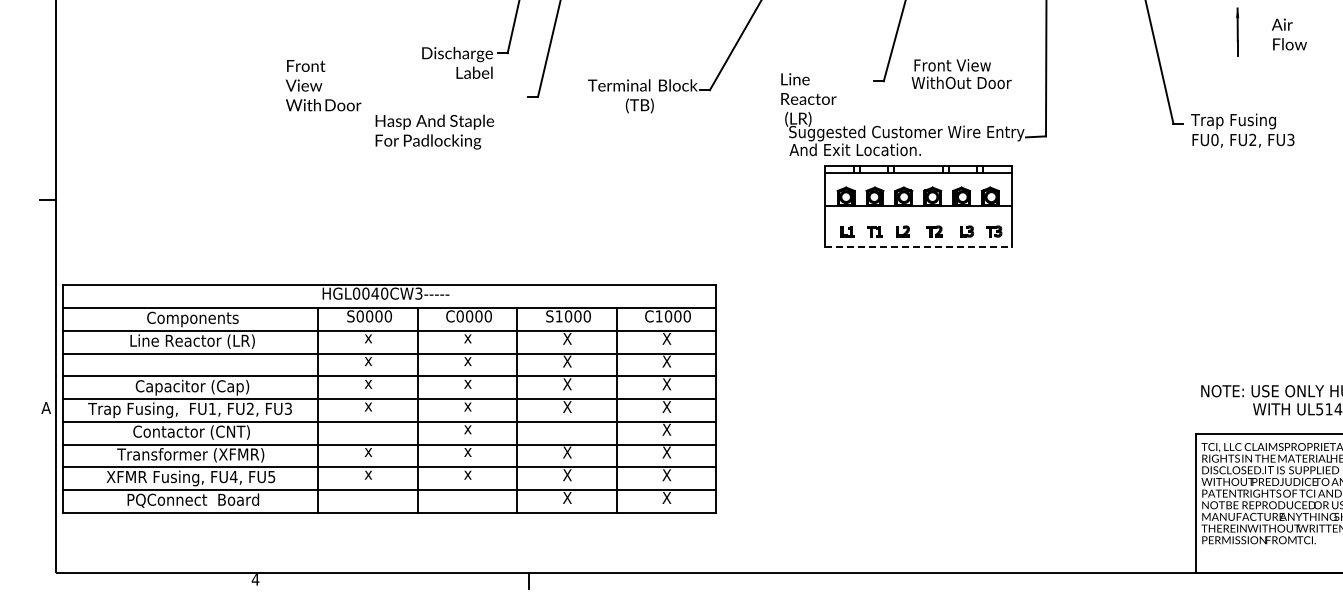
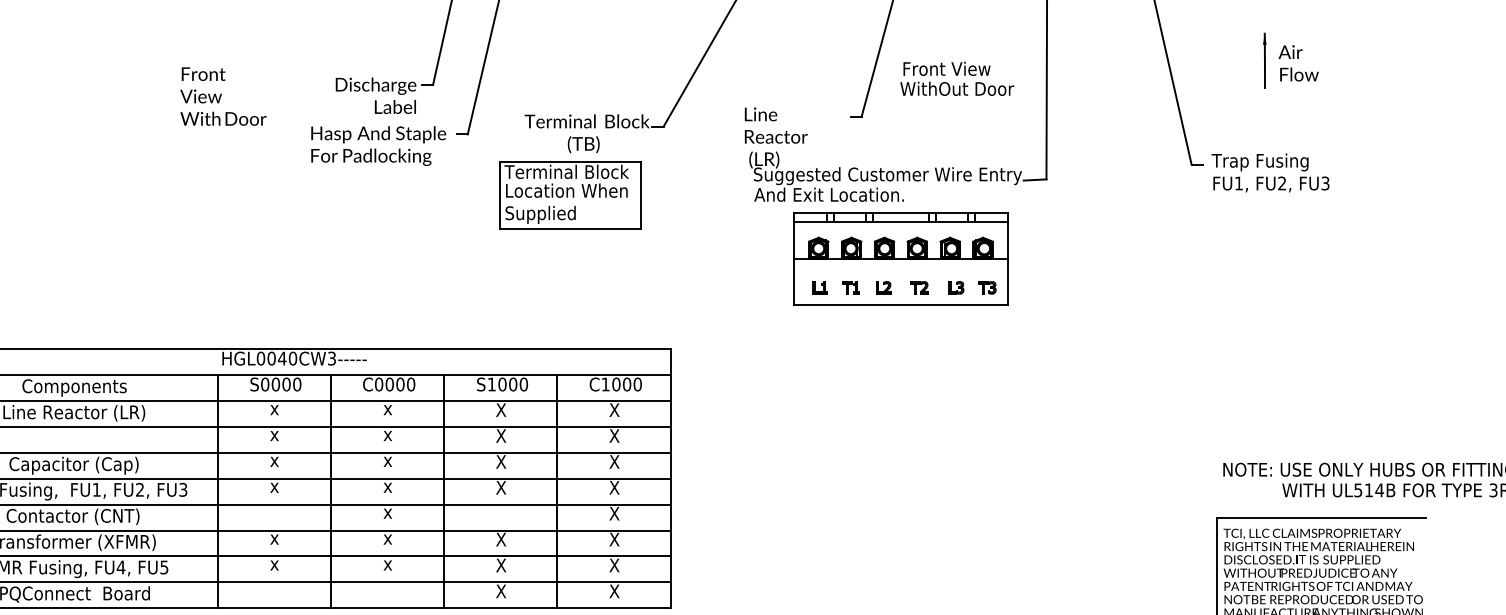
text: (1288, 34) -> (1297, 63), moved
text: (961, 74) -> (957, 79), moved
text: (323, 85) -> (223, 96), moved
text: (434, 131) -> (378, 145), moved
text: (1214, 139) -> (1238, 182), FU0, -> FU1,
part: (627, 150) -> (569, 195), added
line: (918, 246) -> (901, 304), dashed -> solid

